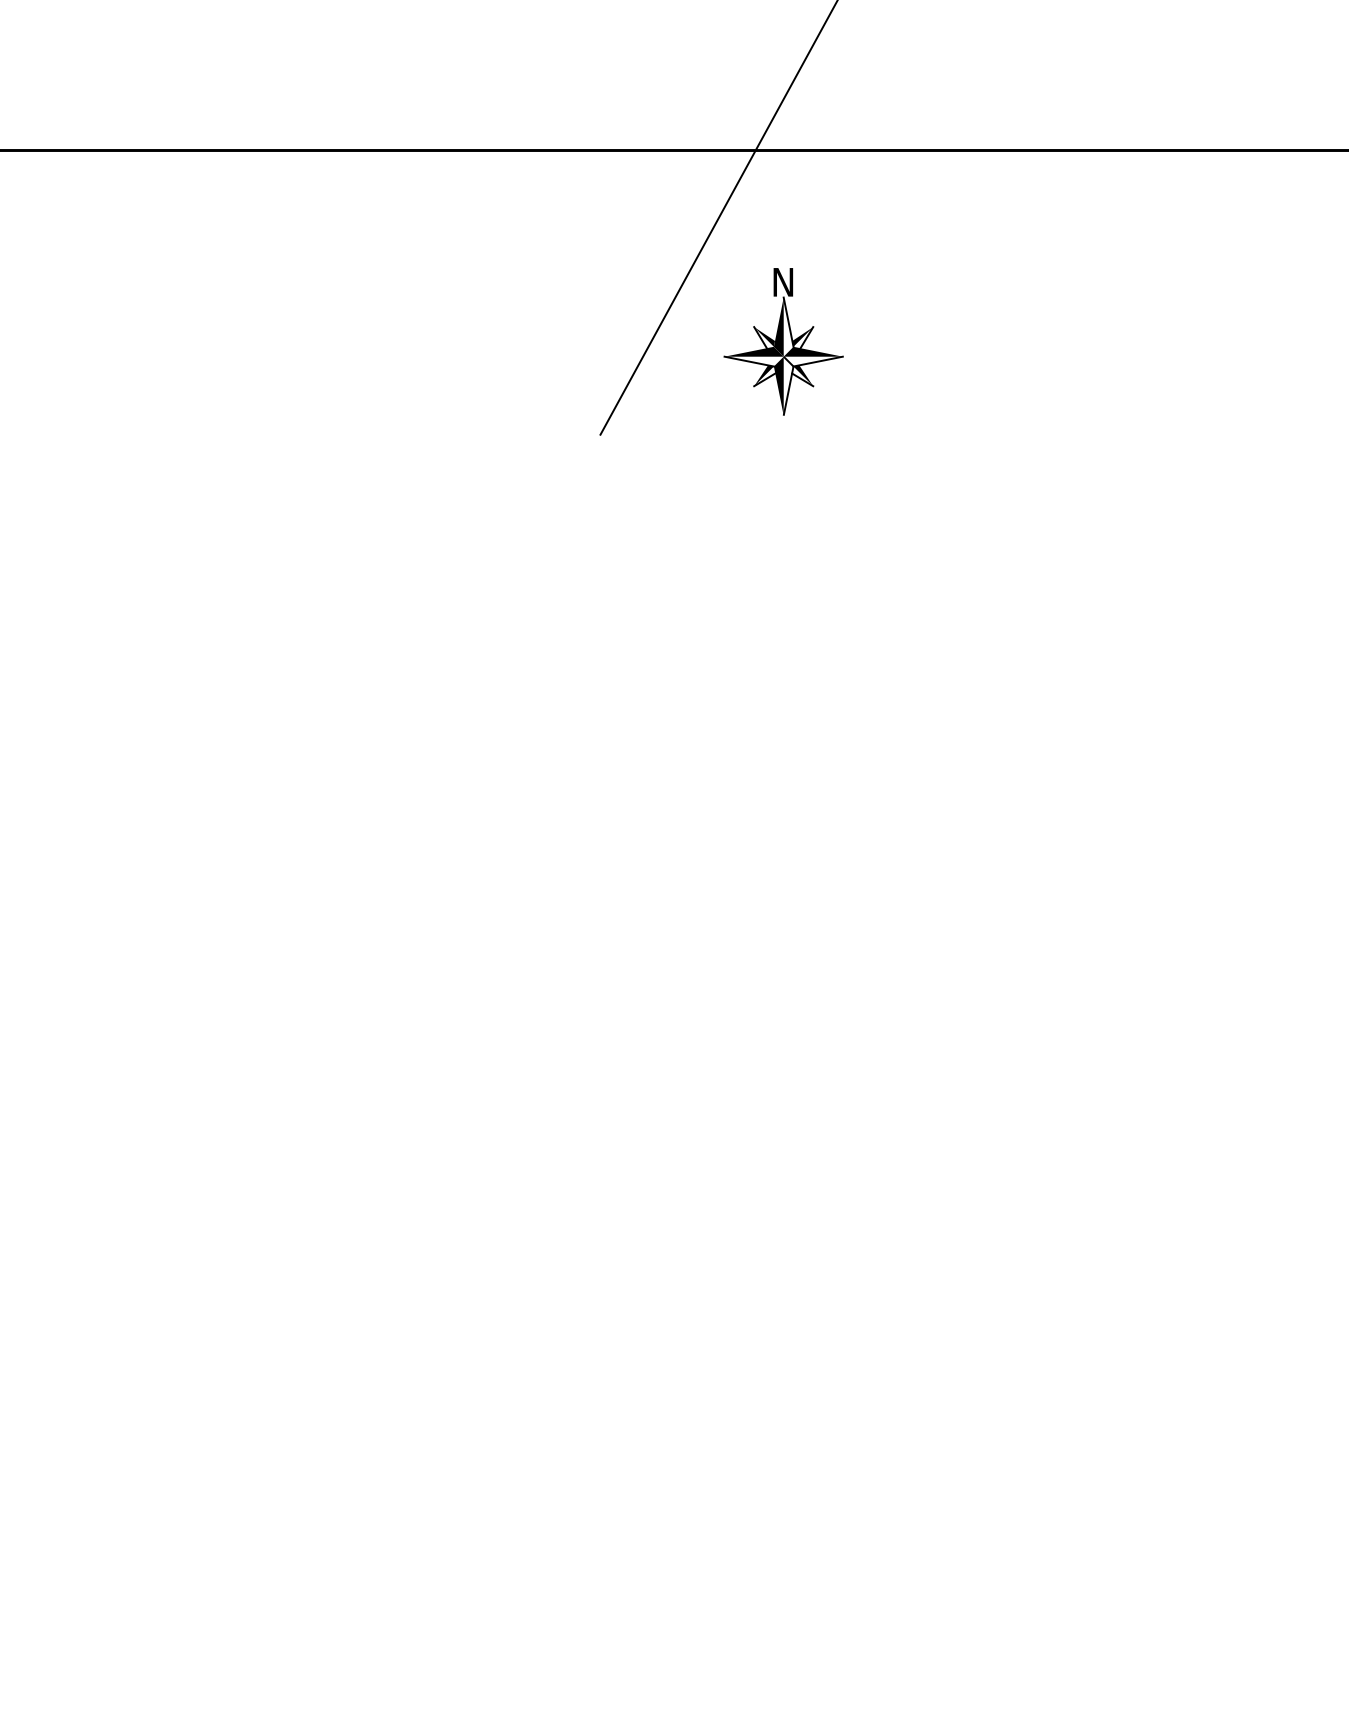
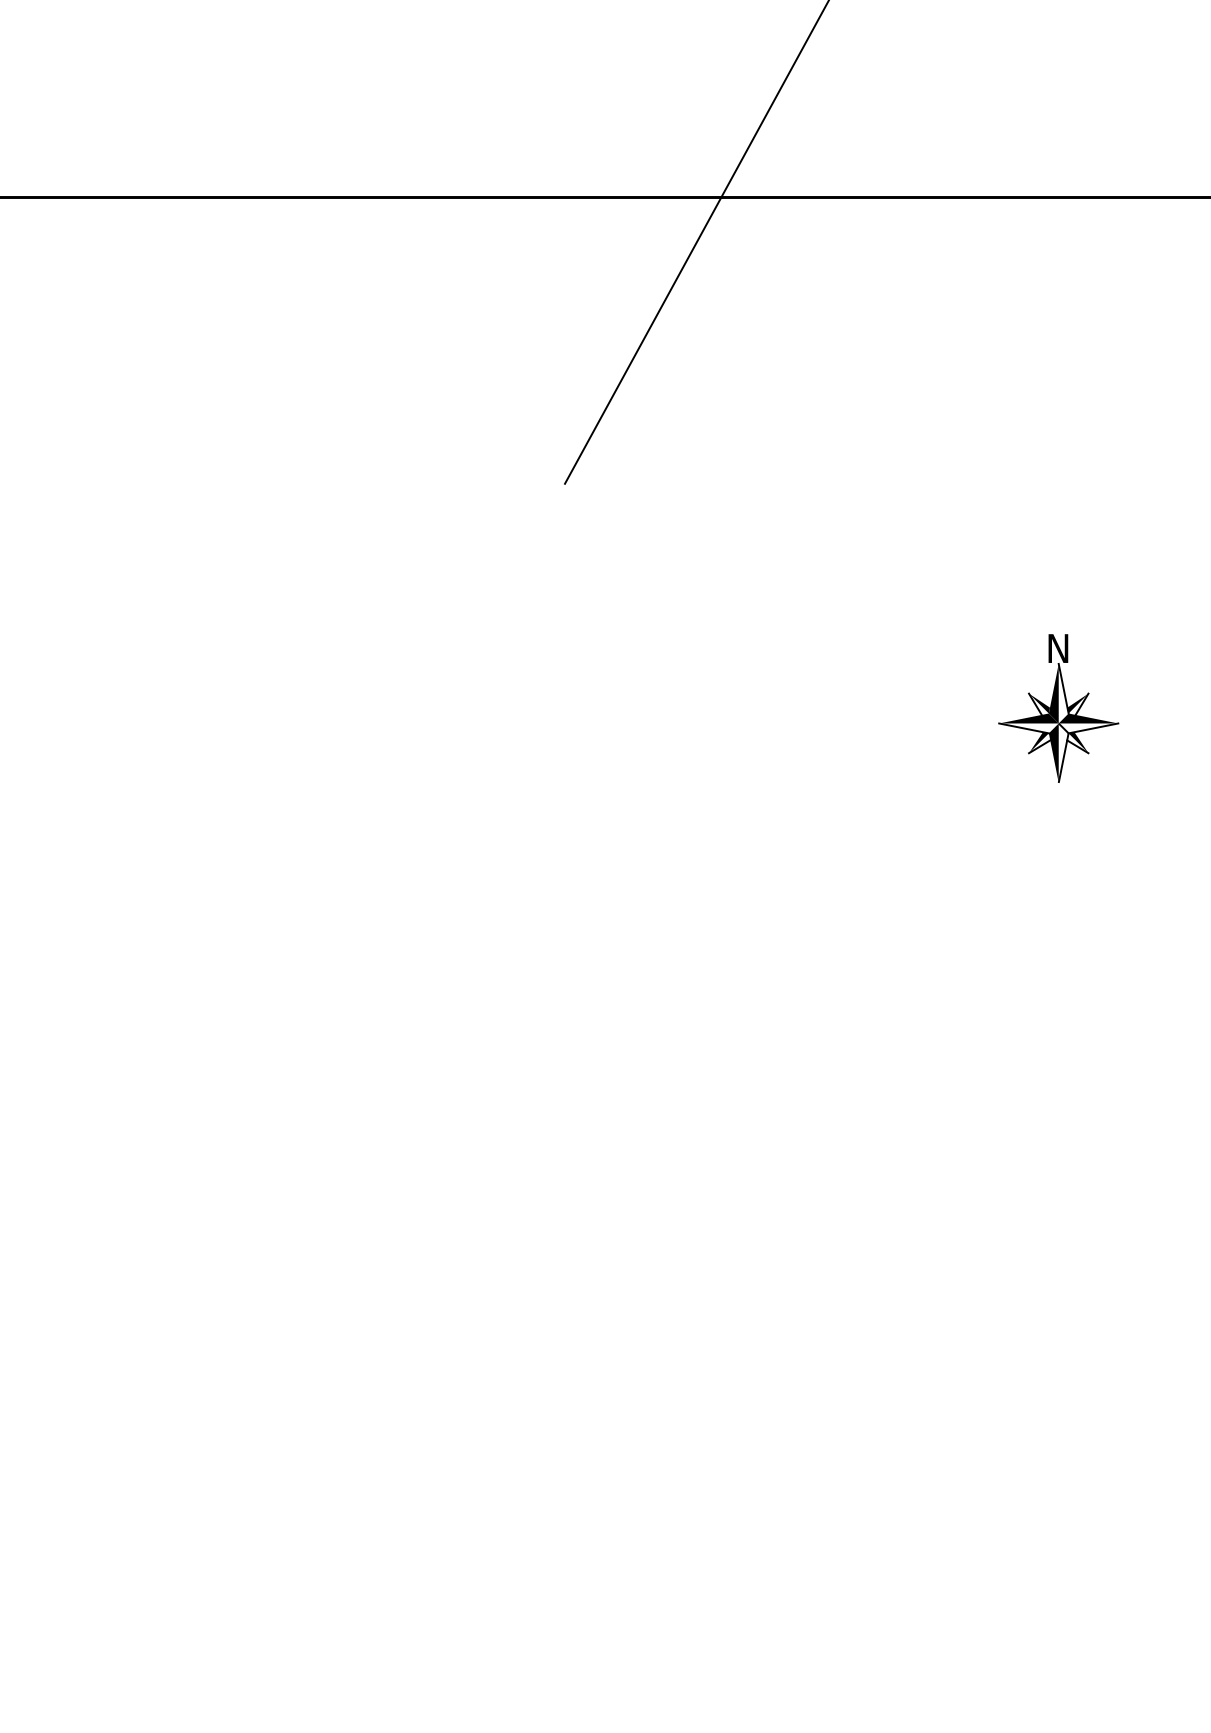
part: (783, 341) -> (1058, 708), moved

